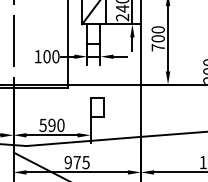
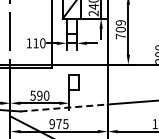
text: (157, 29) -> (120, 22), 700 -> 709
text: (46, 56) -> (35, 43), 100 -> 110
line: (84, 140) -> (64, 107), solid -> dashed

